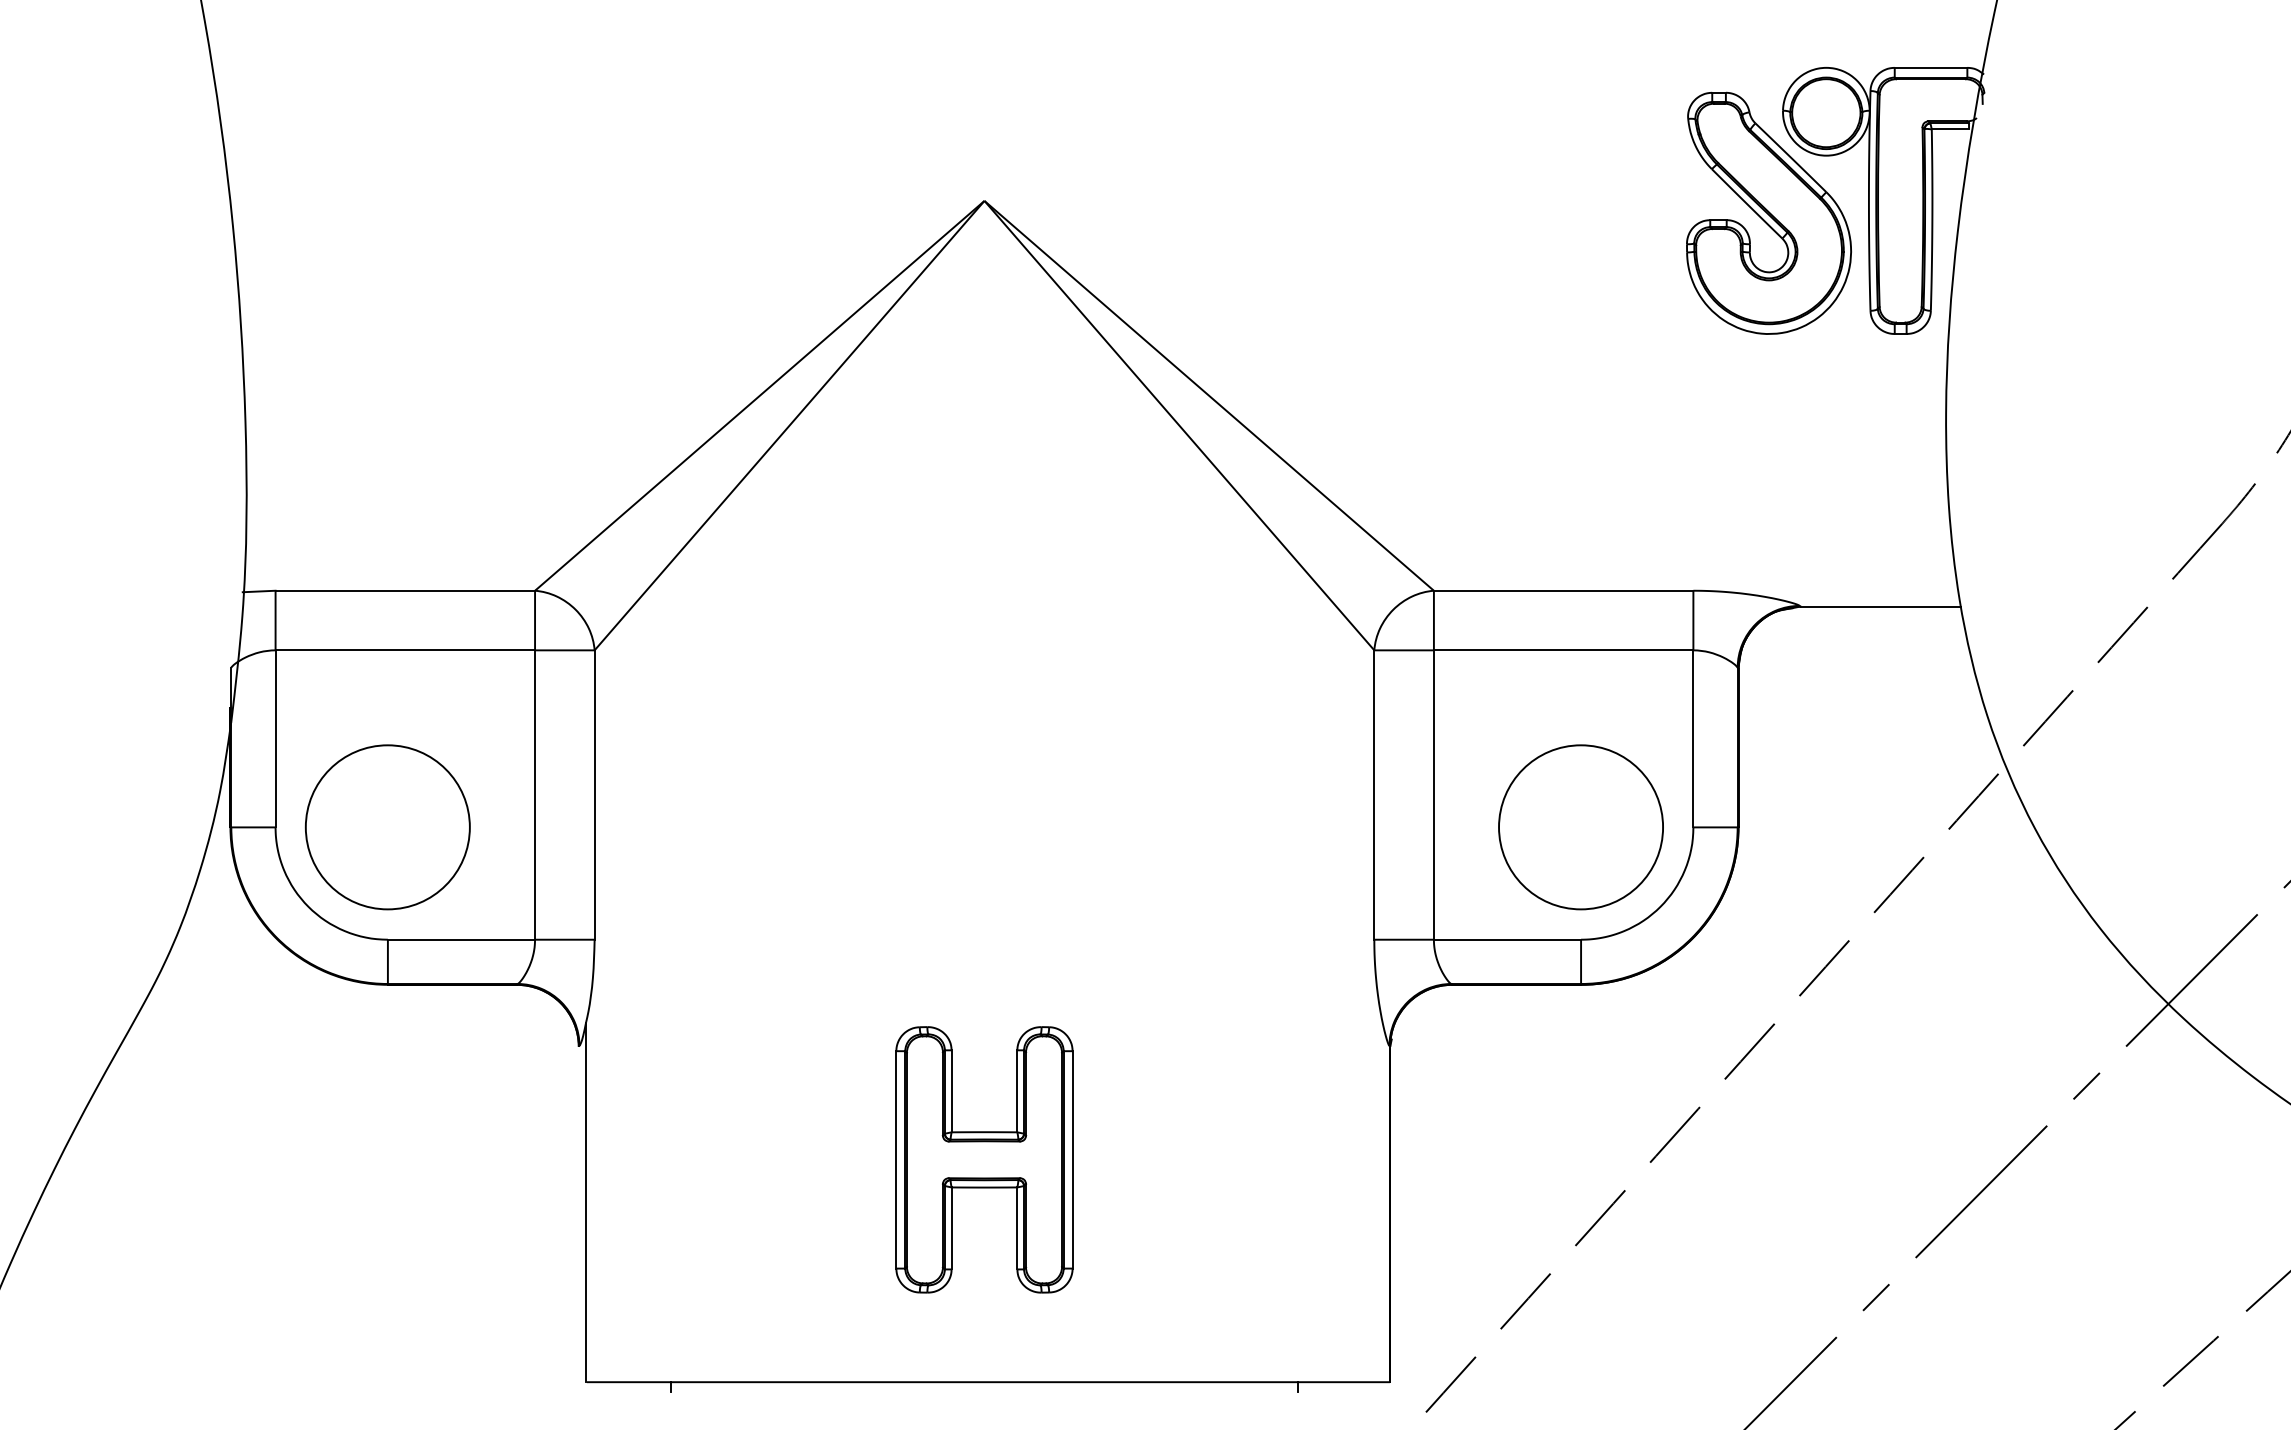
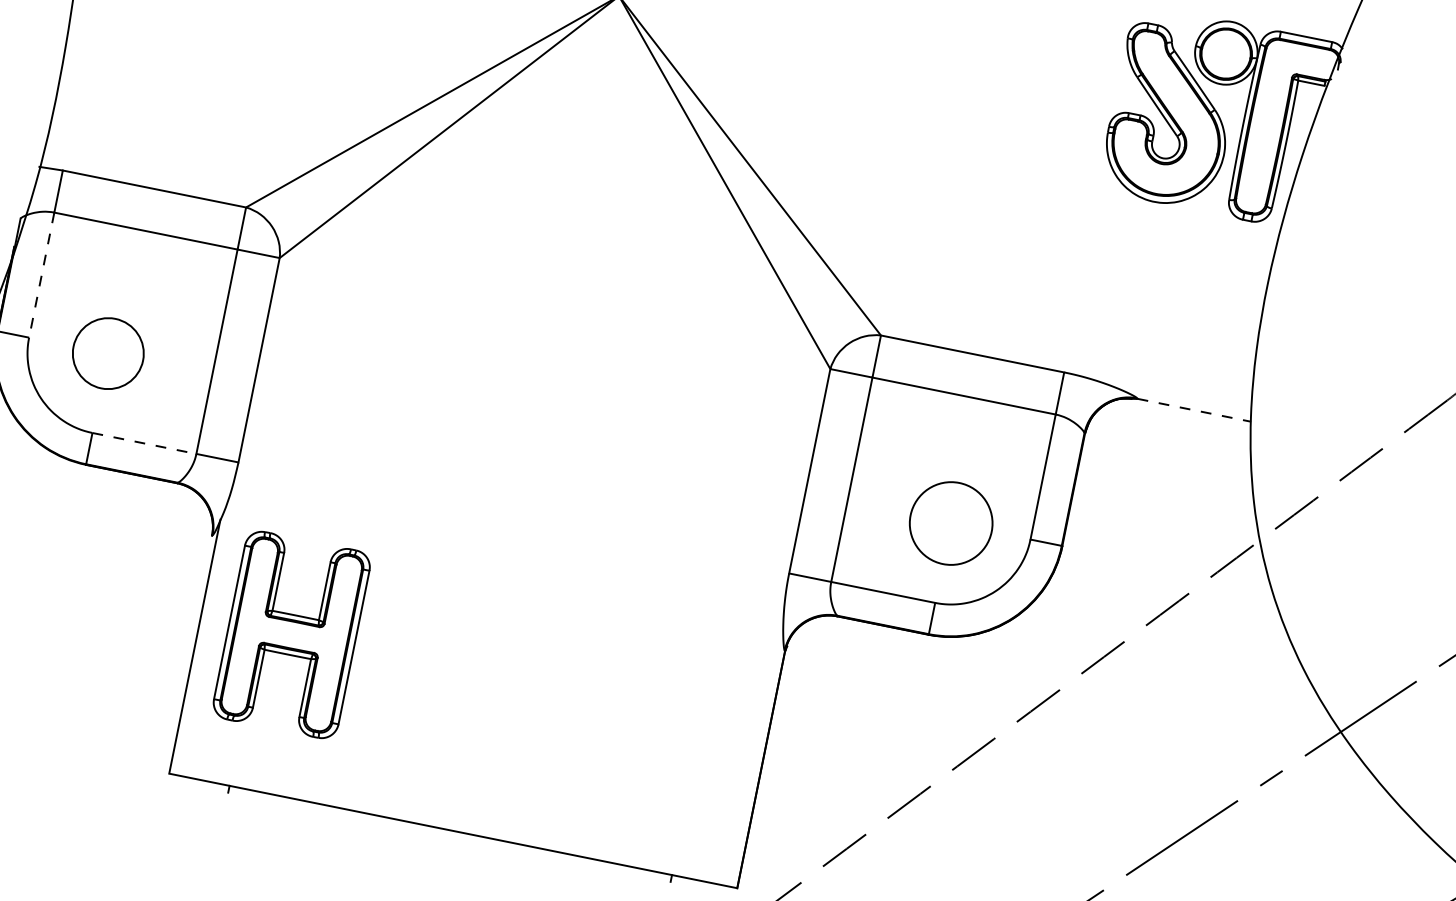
line: (1881, 606) -> (1194, 410), solid -> dashed
line: (275, 738) -> (41, 274), solid -> dashed
circle: (387, 827) -> (108, 353), size x0.6
circle: (1581, 827) -> (951, 523), size x0.7
line: (461, 939) -> (144, 443), solid -> dashed
part: (984, 1159) -> (291, 634), moved

